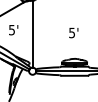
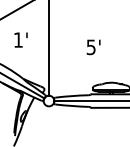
text: (11, 30) -> (17, 40), 5' -> 1'
text: (73, 32) -> (93, 46), moved

